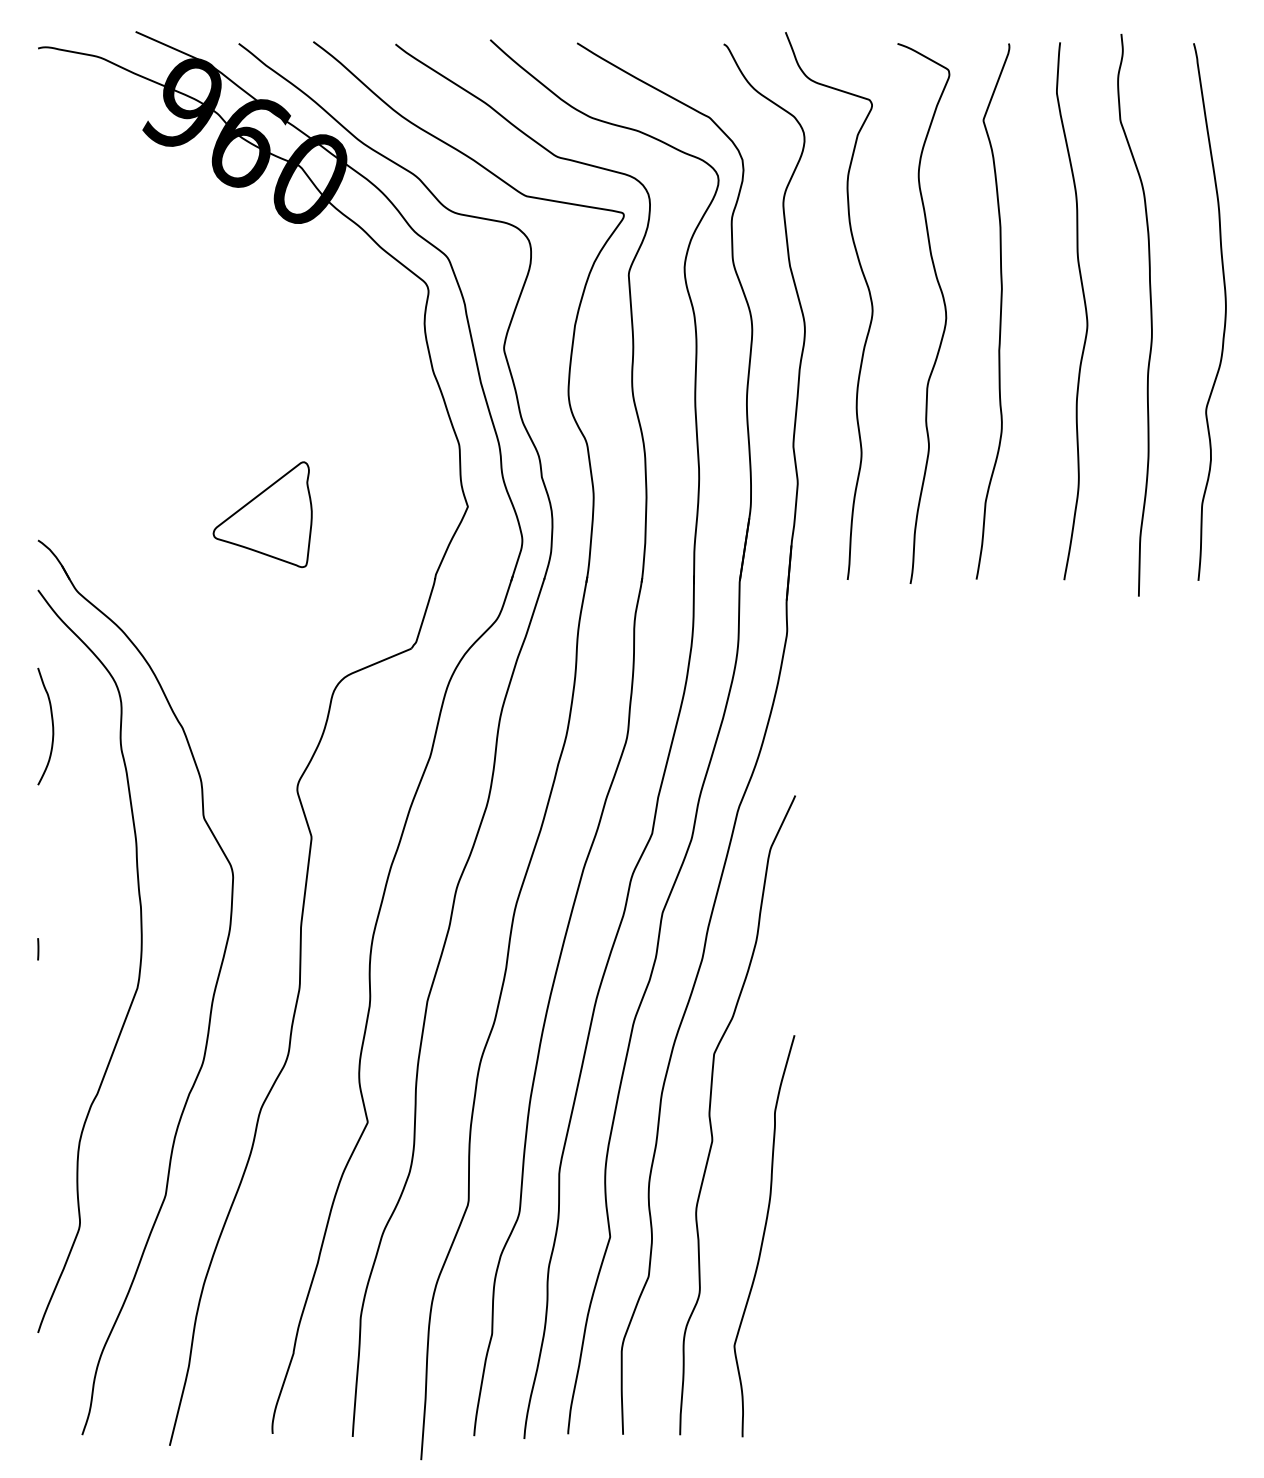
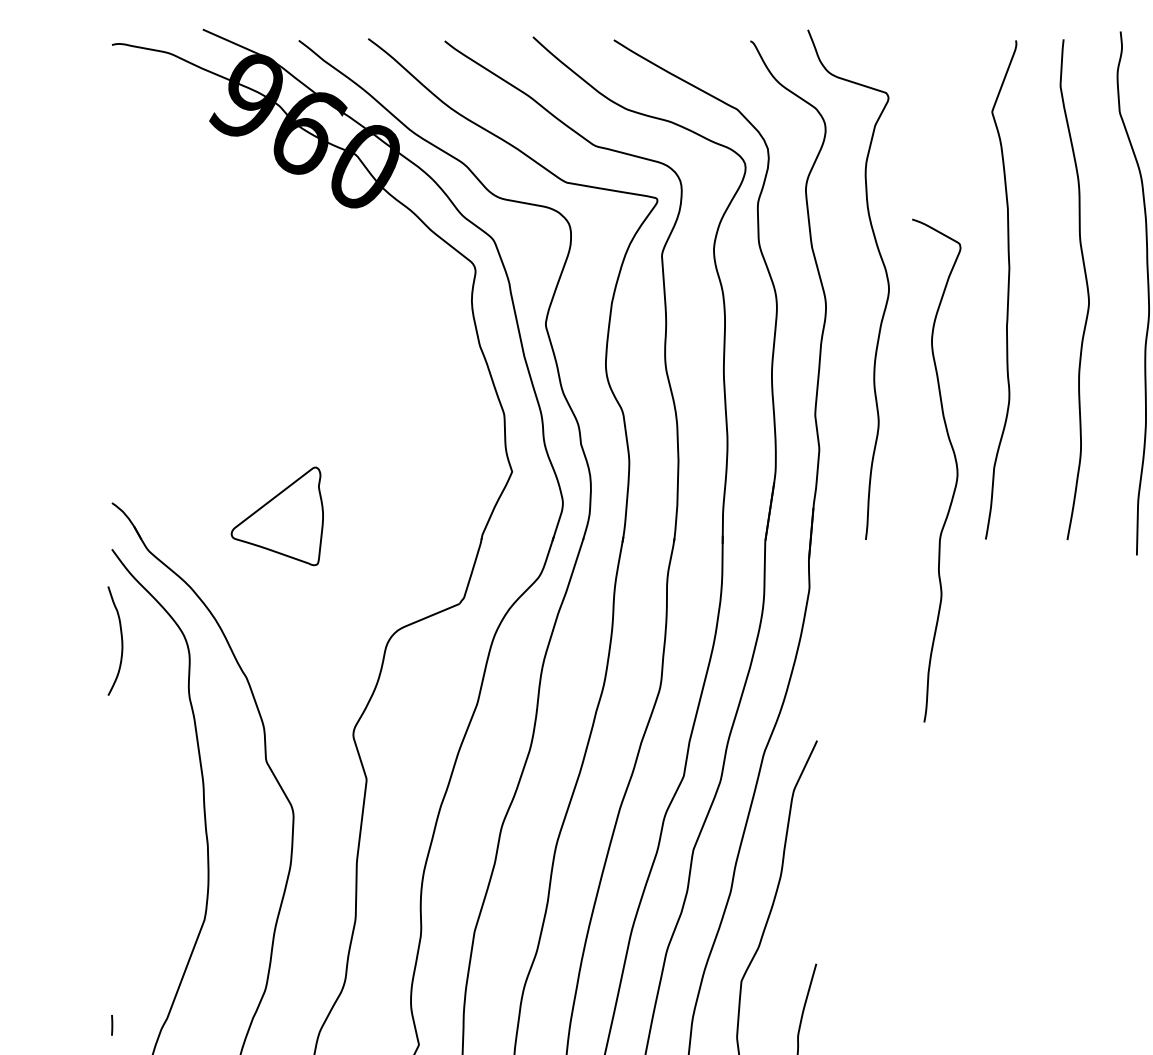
curve: (944, 310) -> (955, 467), moved
part: (262, 514) -> (277, 516), moved
curve: (52, 726) -> (121, 640), moved
line: (38, 949) -> (112, 1025), moved

